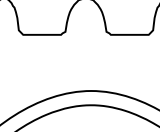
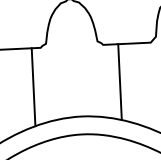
line: (122, 64) -> (119, 81), added
line: (53, 65) -> (32, 86), added

